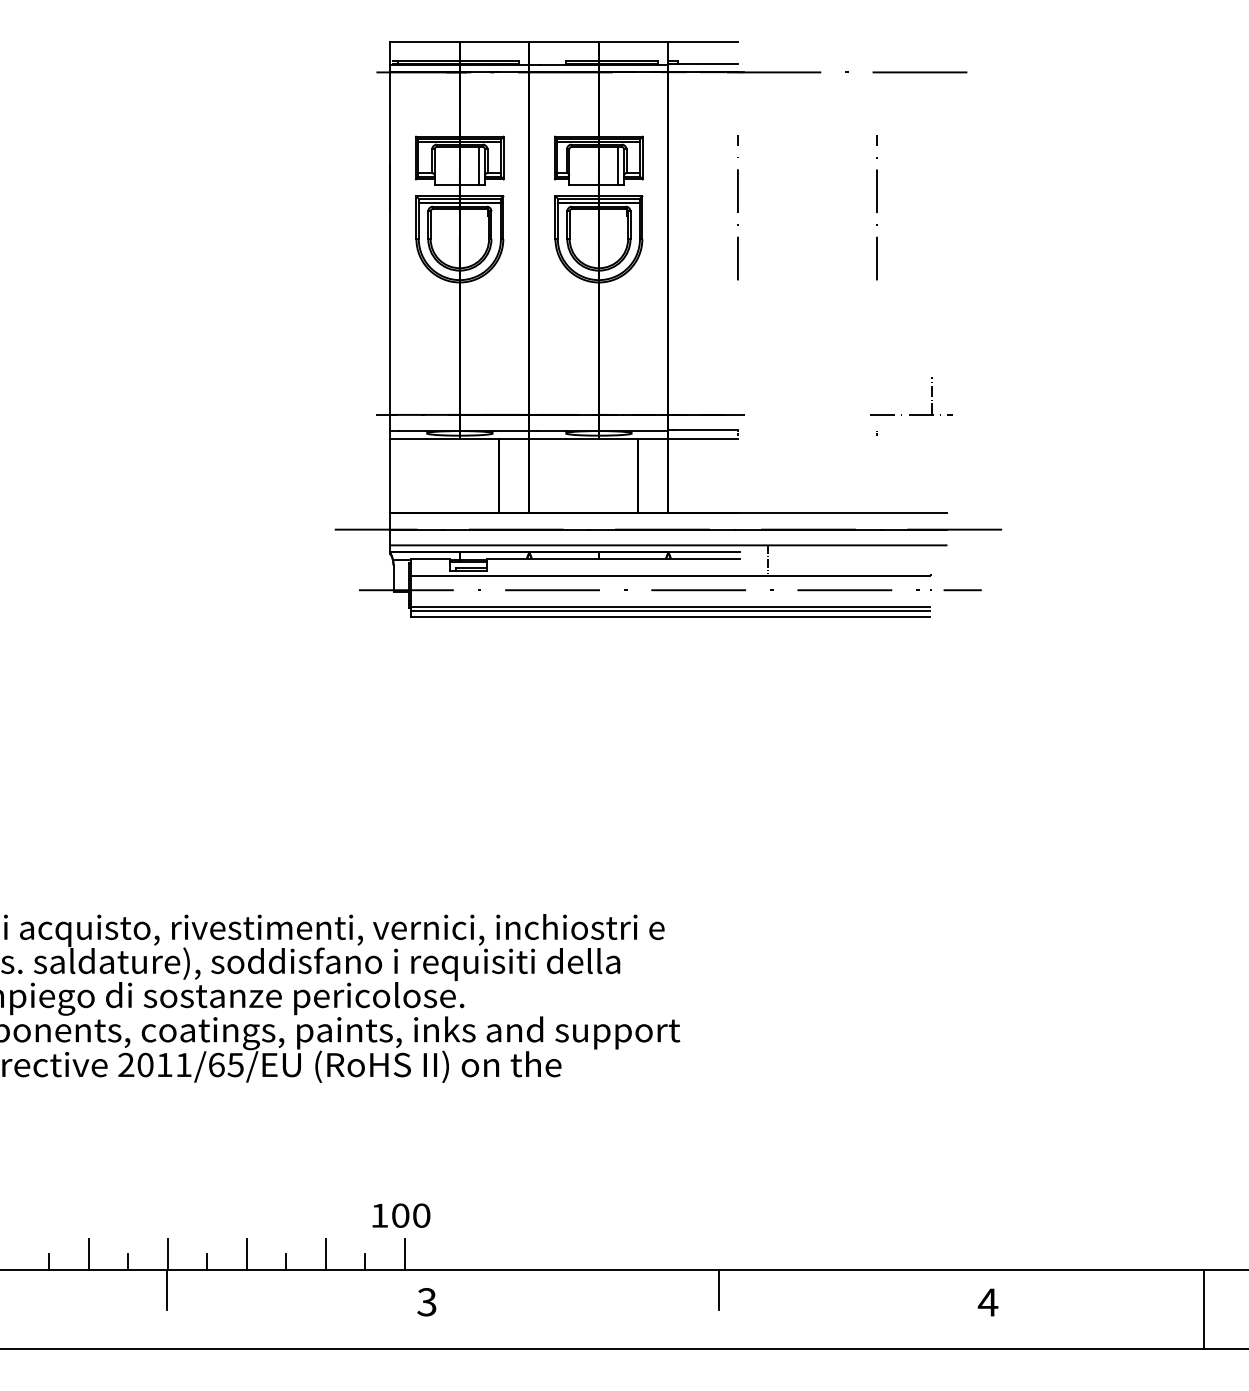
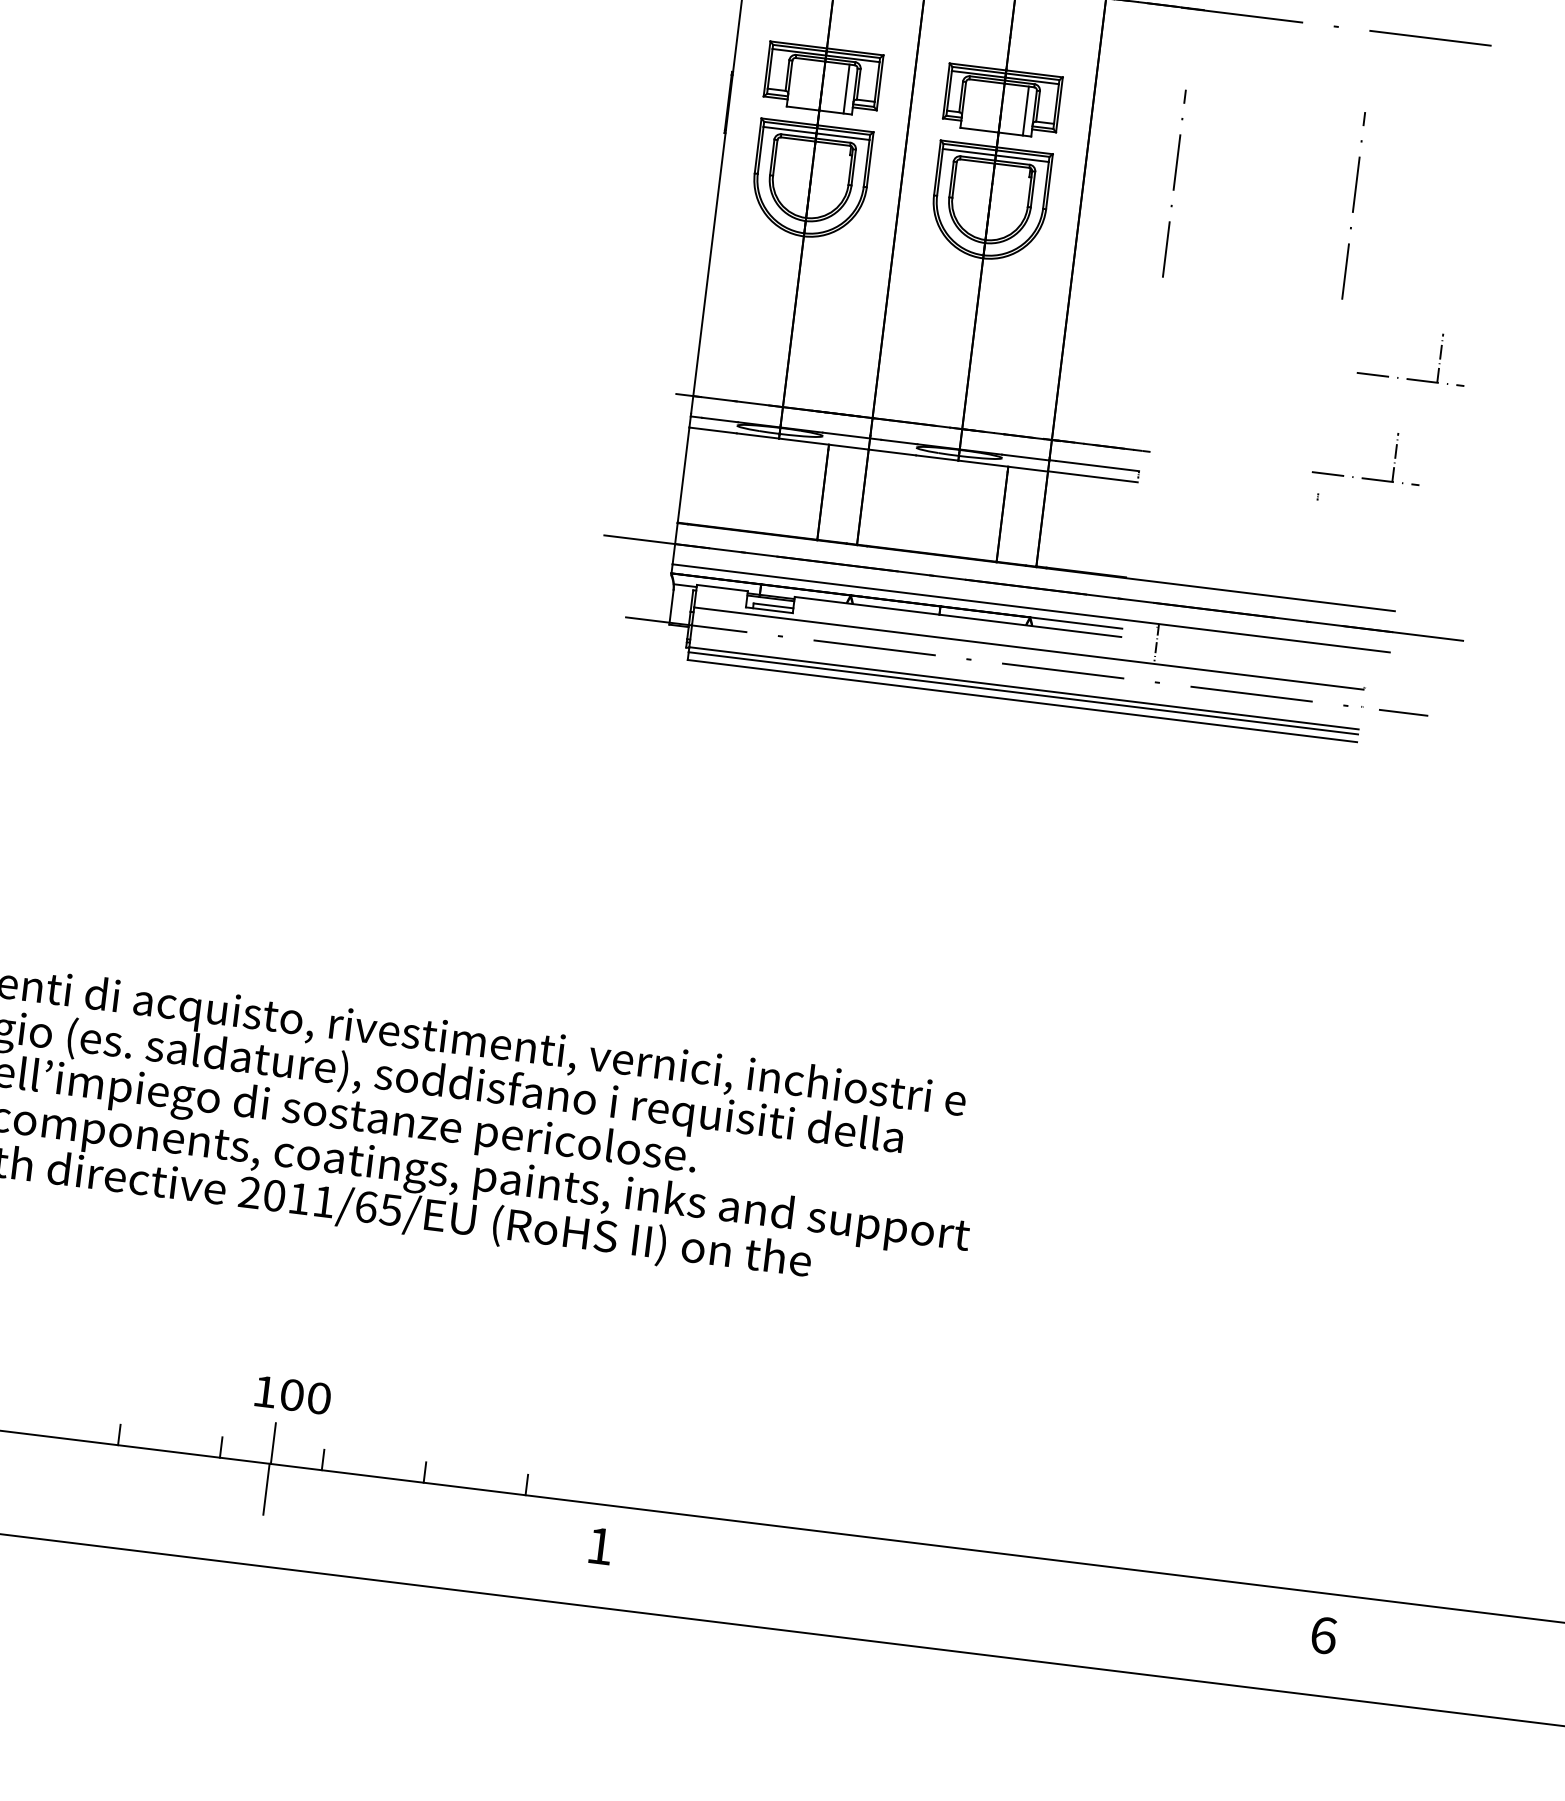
part: (936, 334) -> (1410, 378), added
text: (401, 1215) -> (293, 1395), moved
line: (88, 1254) -> (171, 1431), removed
line: (246, 1254) -> (374, 1456), removed
line: (325, 1254) -> (476, 1468), removed
line: (404, 1254) -> (578, 1481), removed
line: (718, 1289) -> (977, 1575), removed
text: (426, 1302) -> (599, 1546), 3 -> 1
text: (987, 1302) -> (1322, 1635), 4 -> 6

